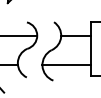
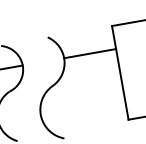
line: (66, 65) -> (82, 108), removed

